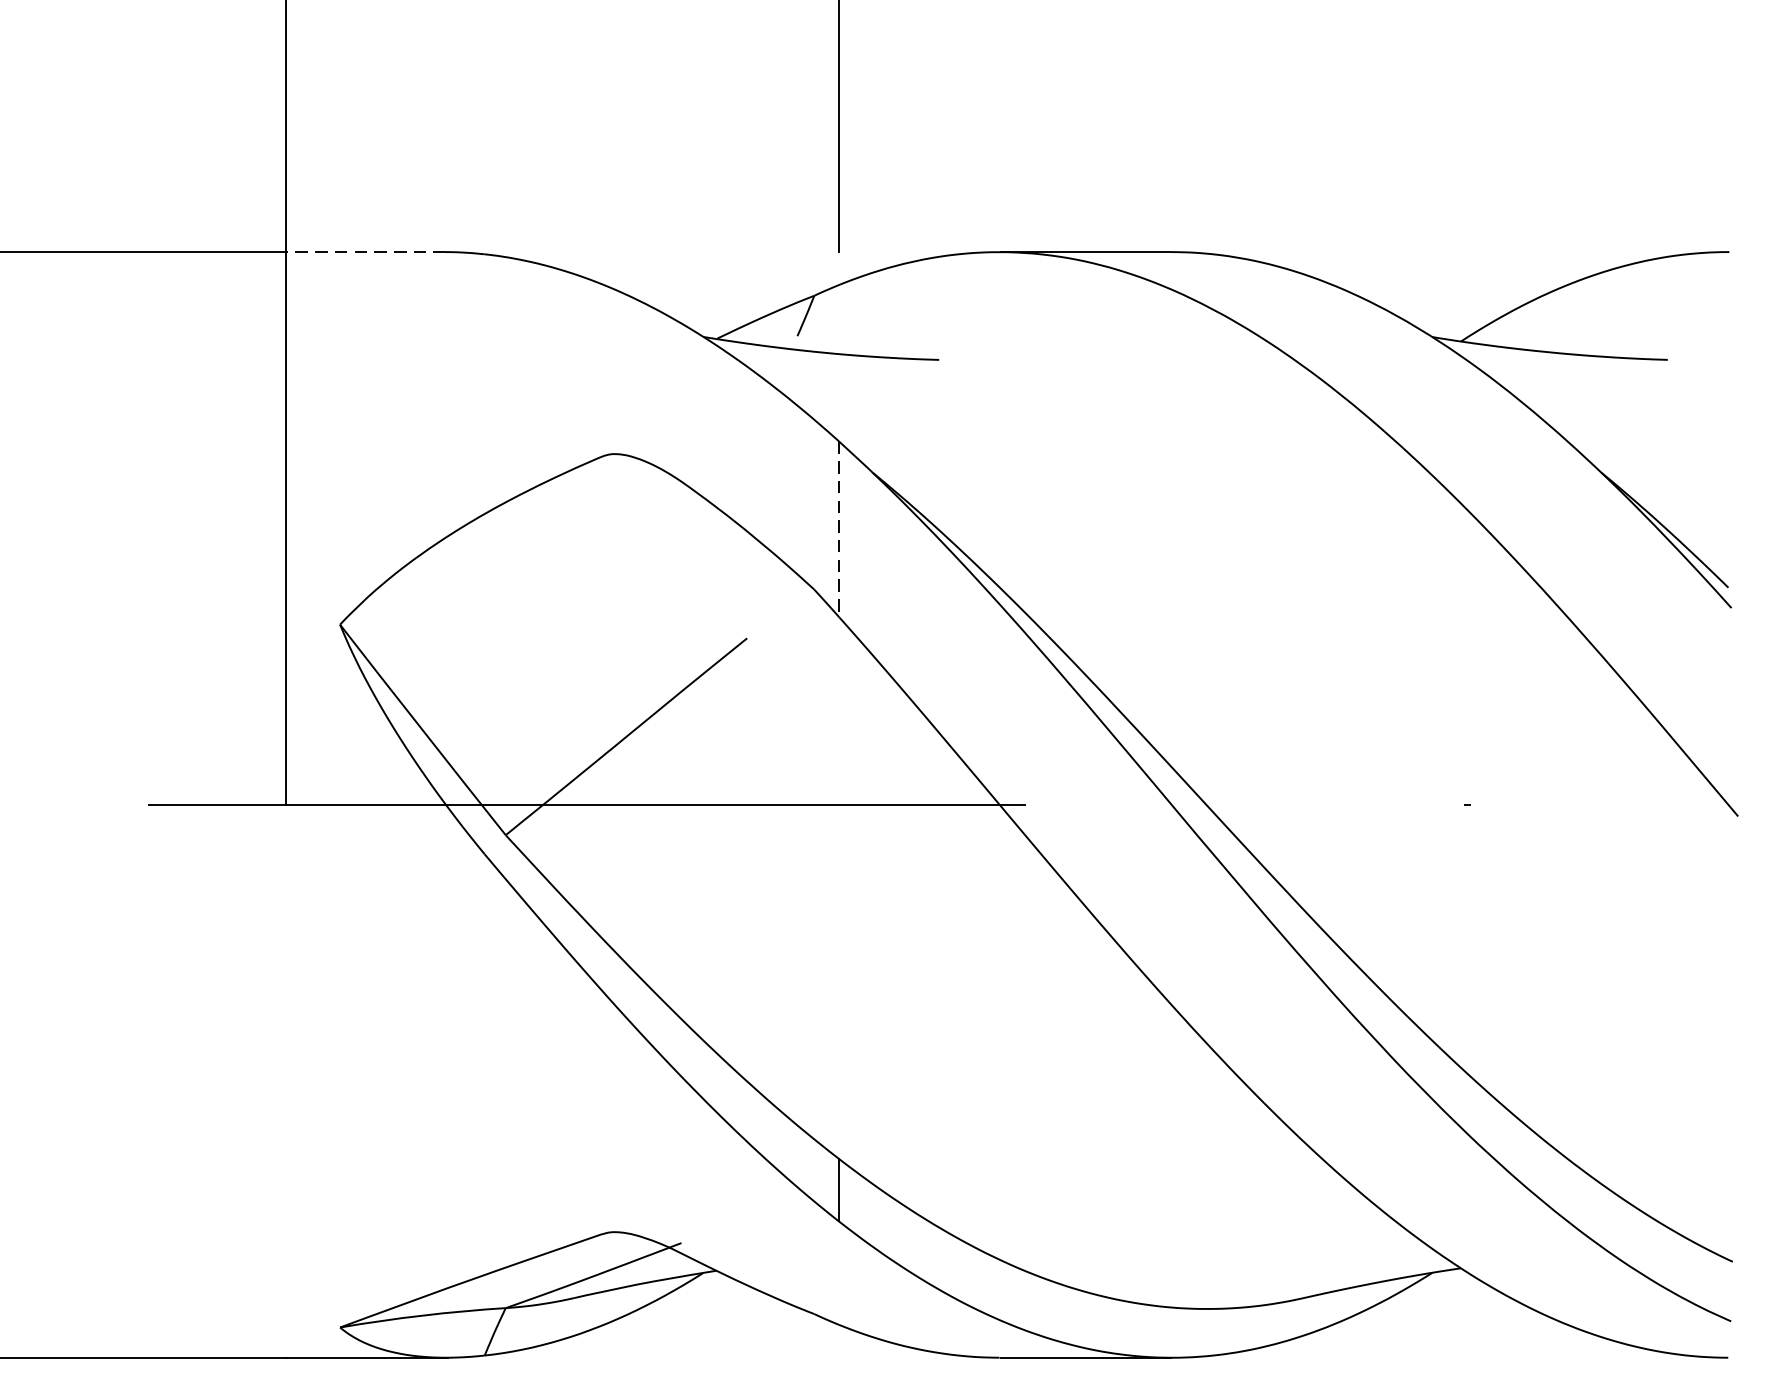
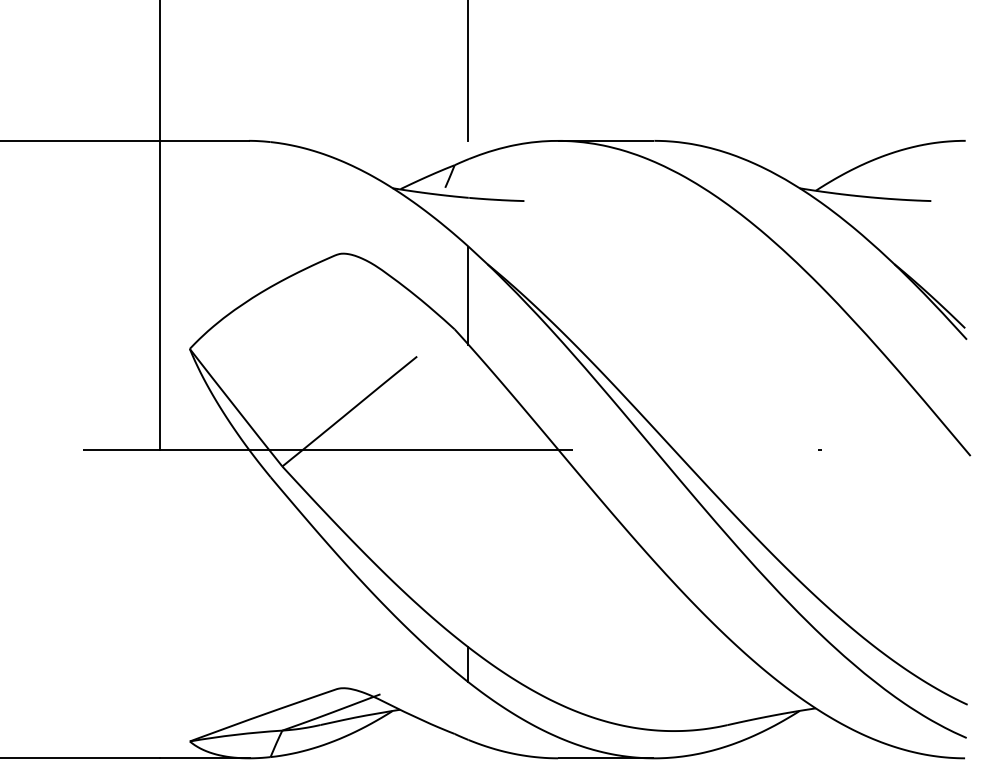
line: (366, 251) -> (204, 140), dashed -> solid
line: (839, 530) -> (468, 296), dashed -> solid

